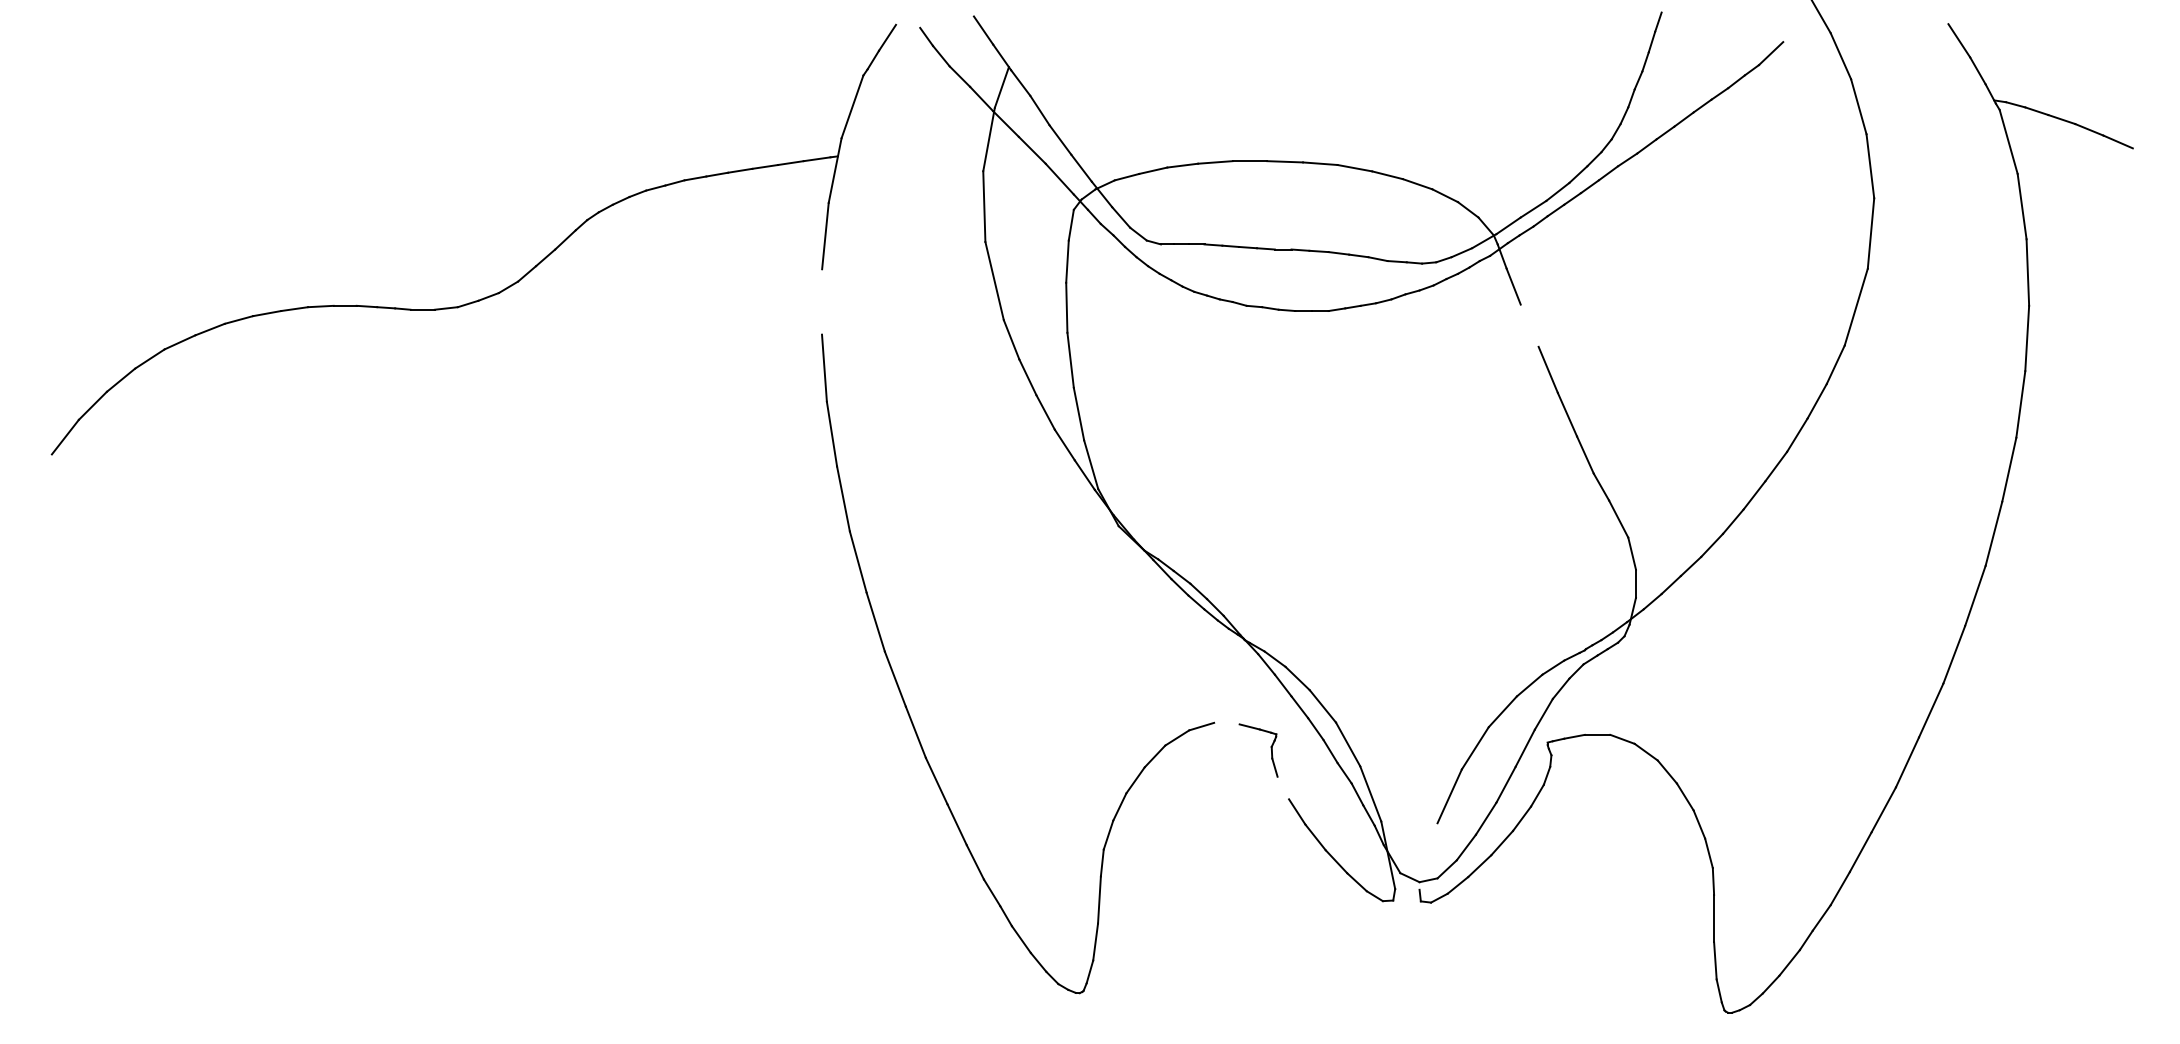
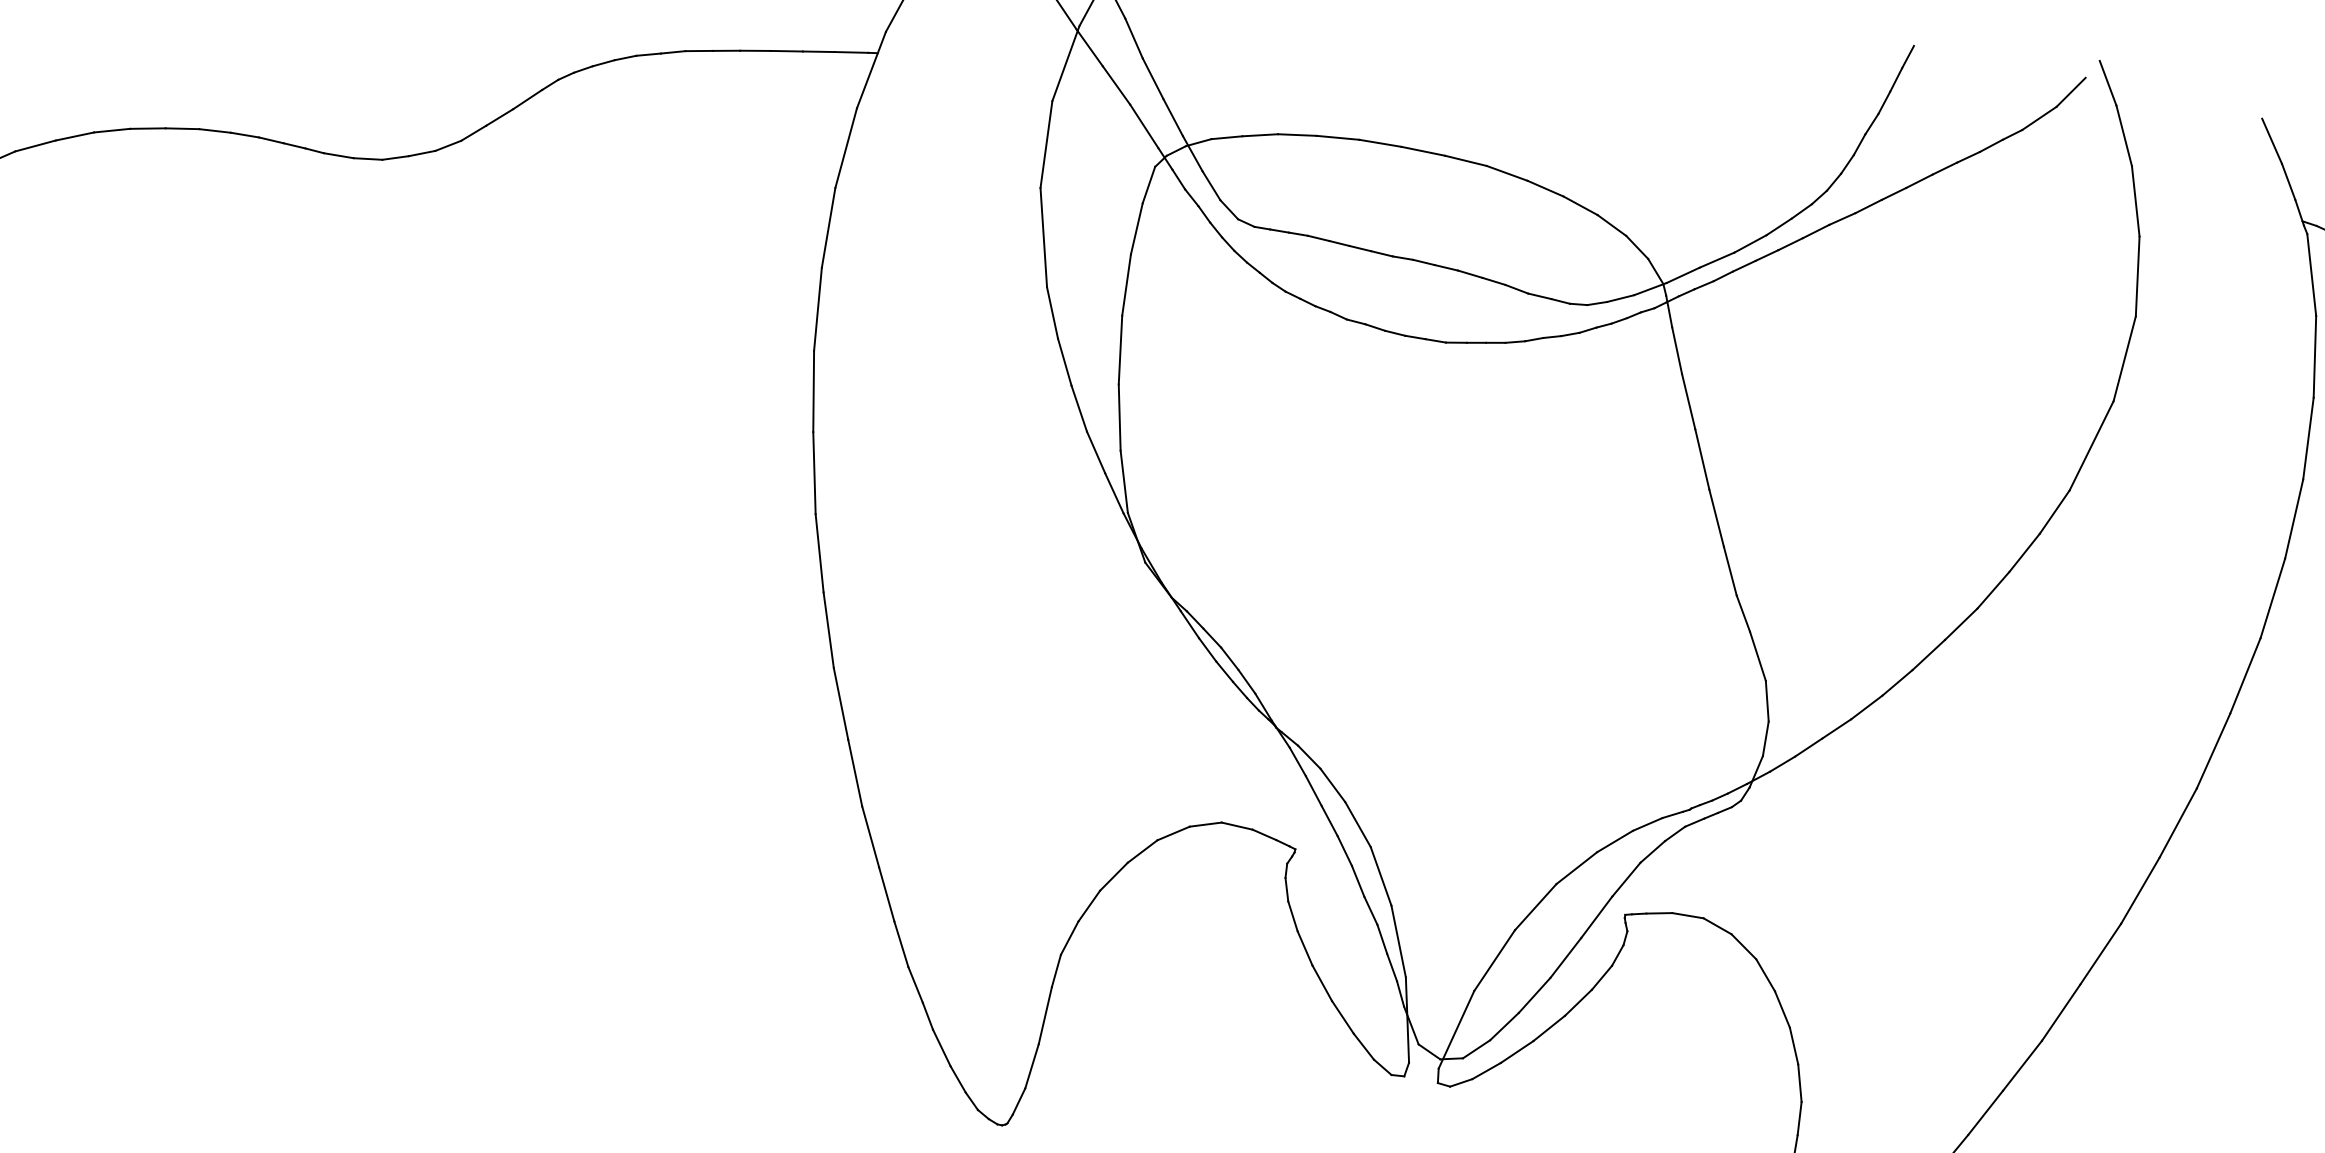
line: (1792, 28) -> (2070, 92), added
line: (822, 301) -> (829, 227), added
line: (1529, 325) -> (1688, 401), added
line: (1226, 723) -> (1236, 825), added
line: (1283, 787) -> (1293, 915), added
line: (1428, 856) -> (1456, 1029), added

